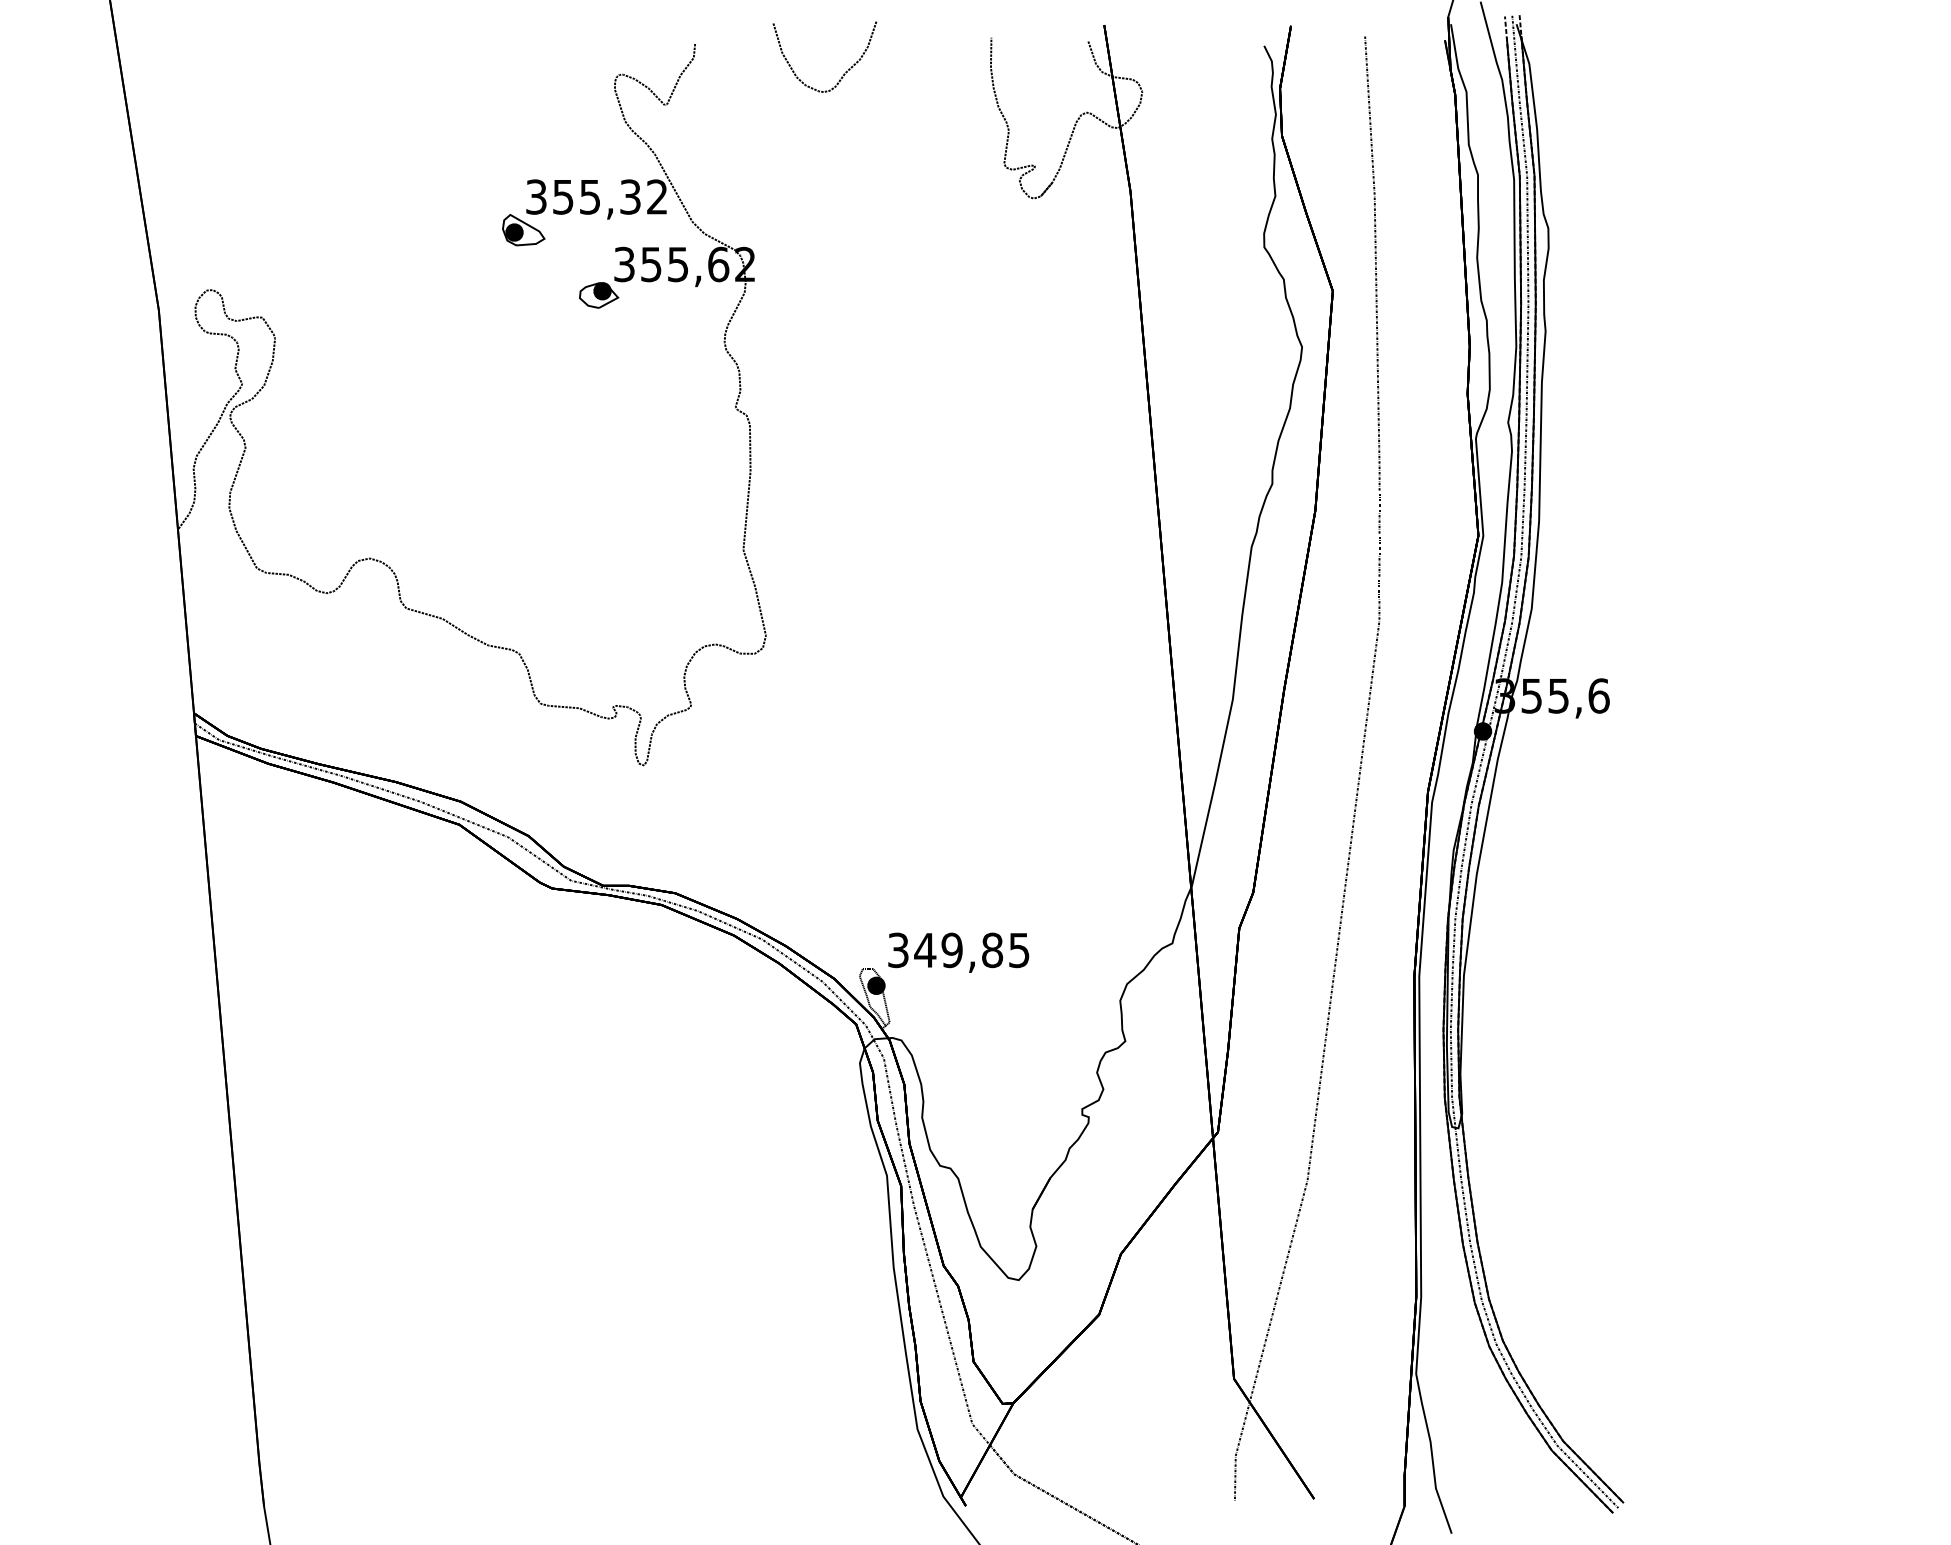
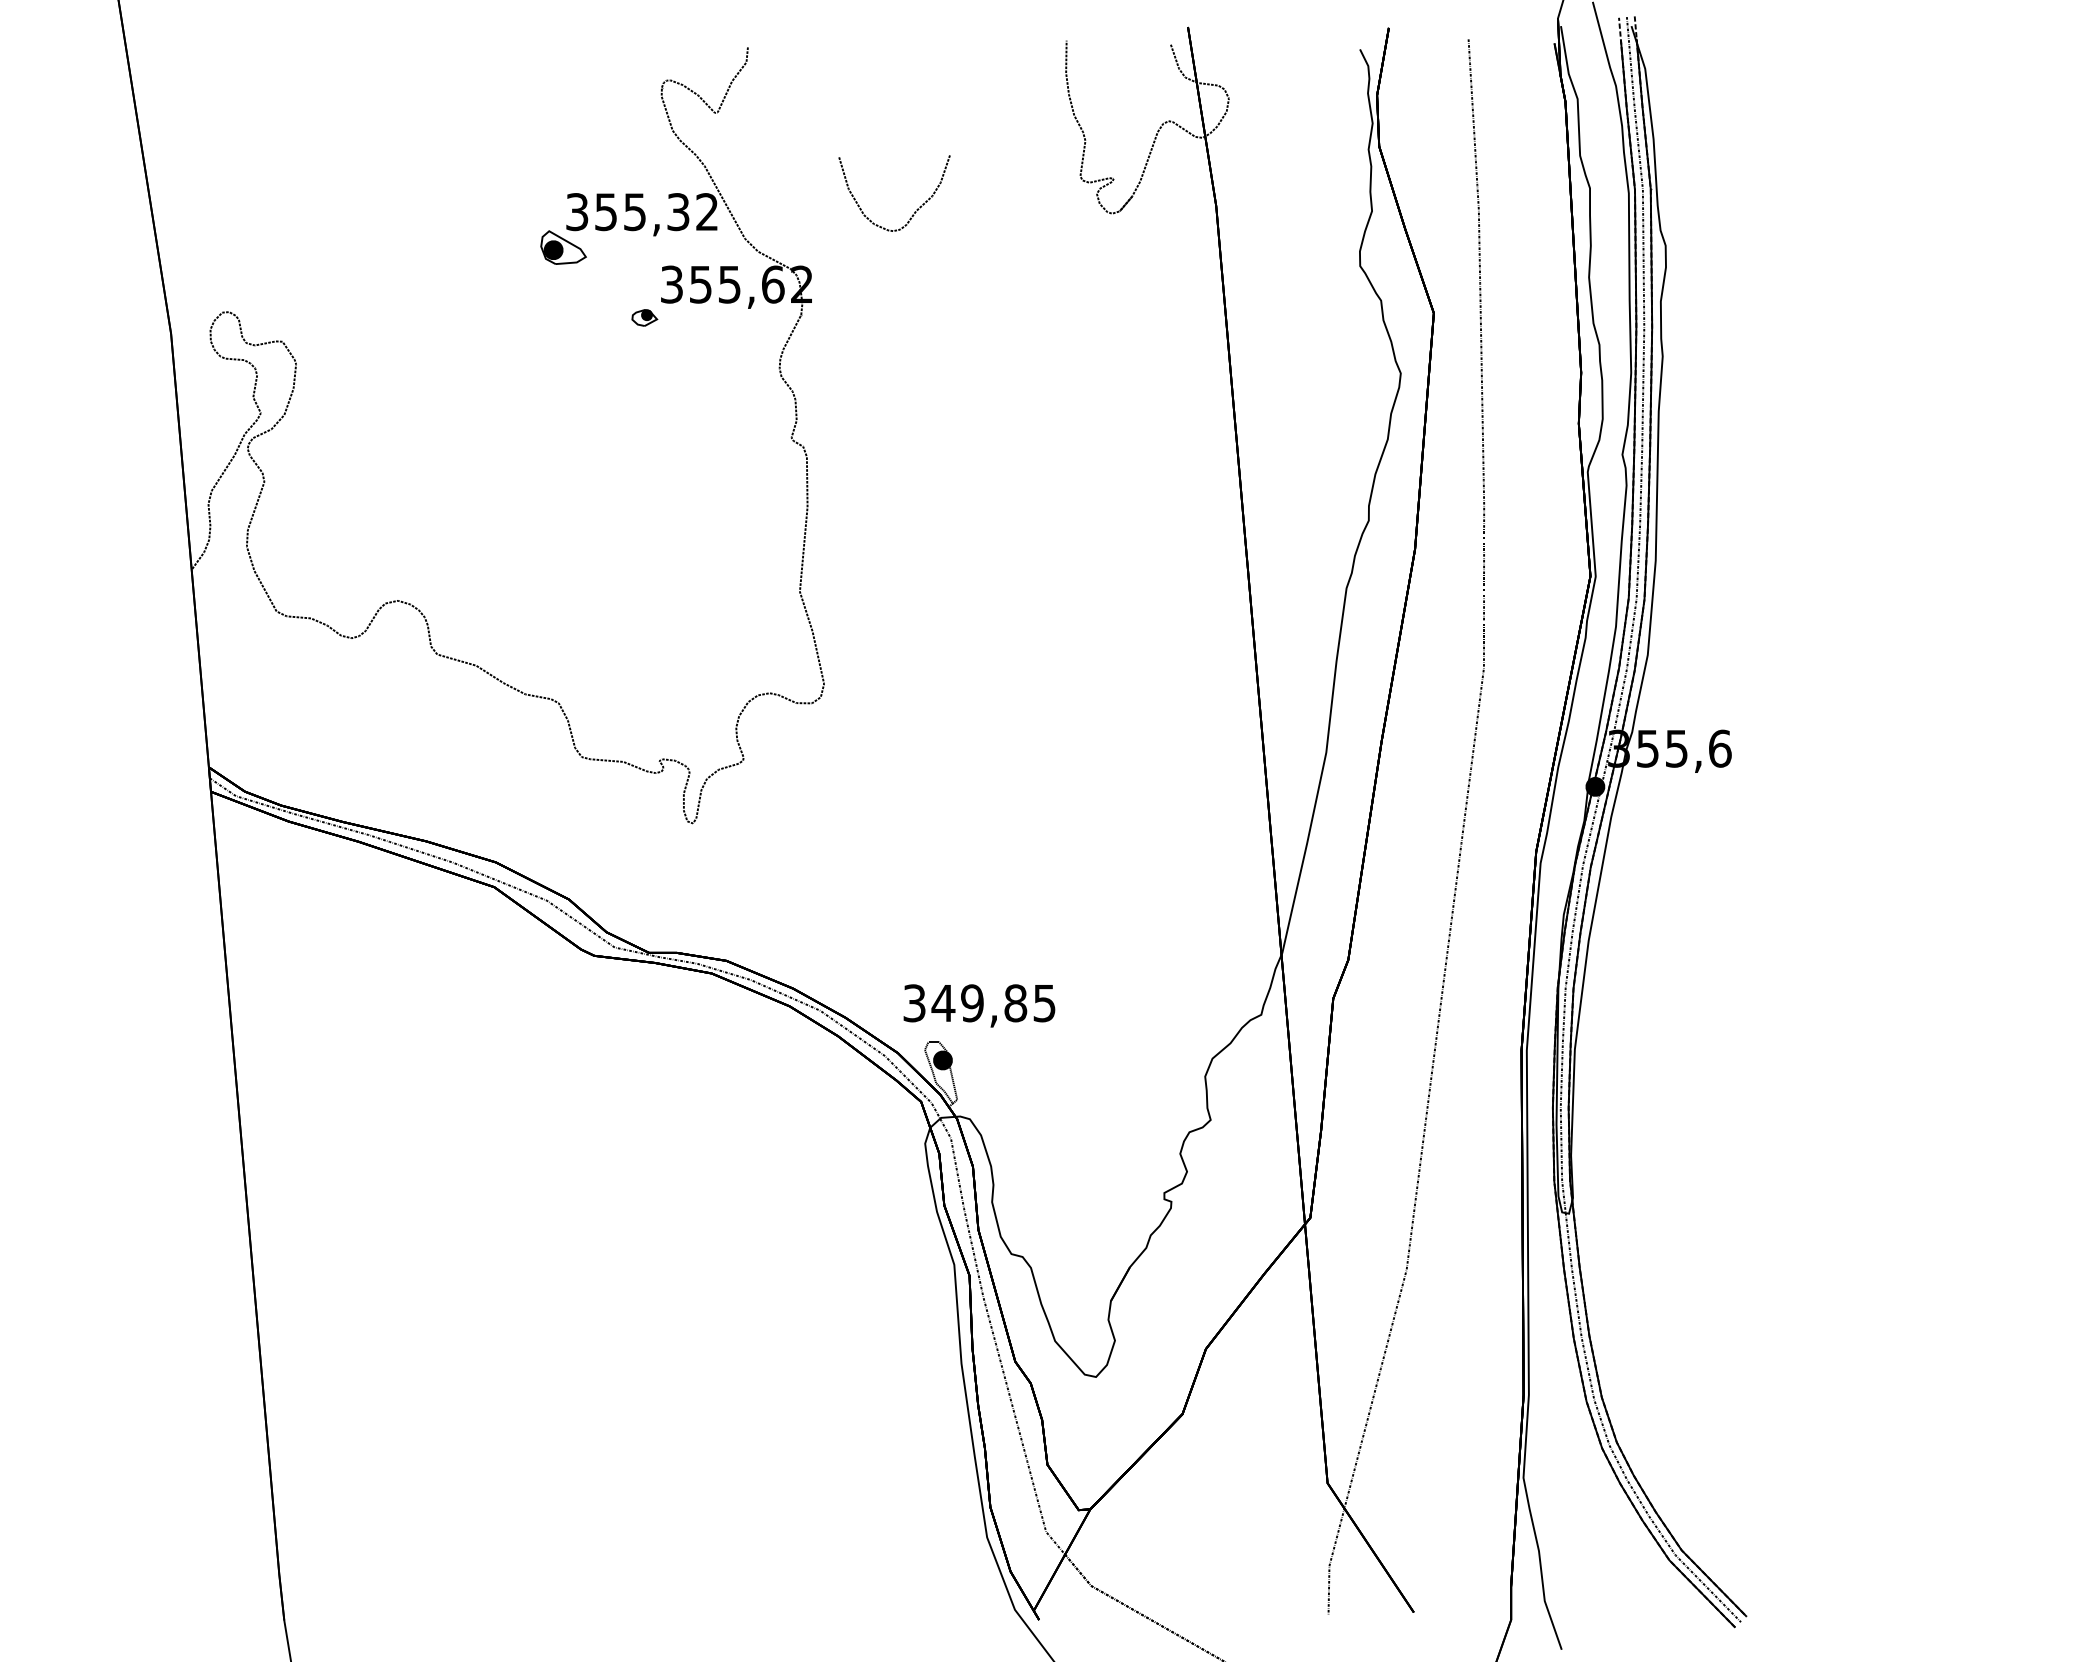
curve: (843, 73) -> (914, 211), moved
part: (598, 295) -> (644, 317), size x0.6
text: (958, 952) -> (979, 1005), moved

